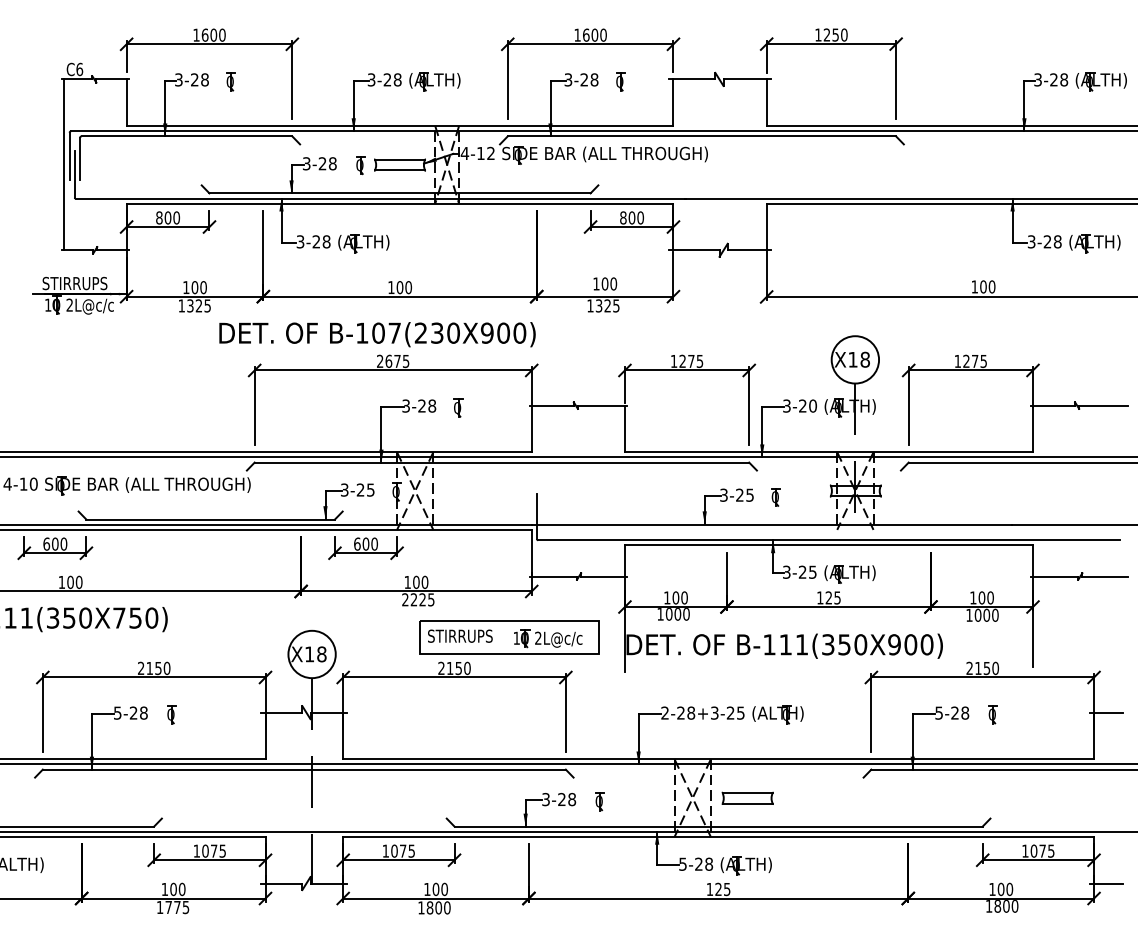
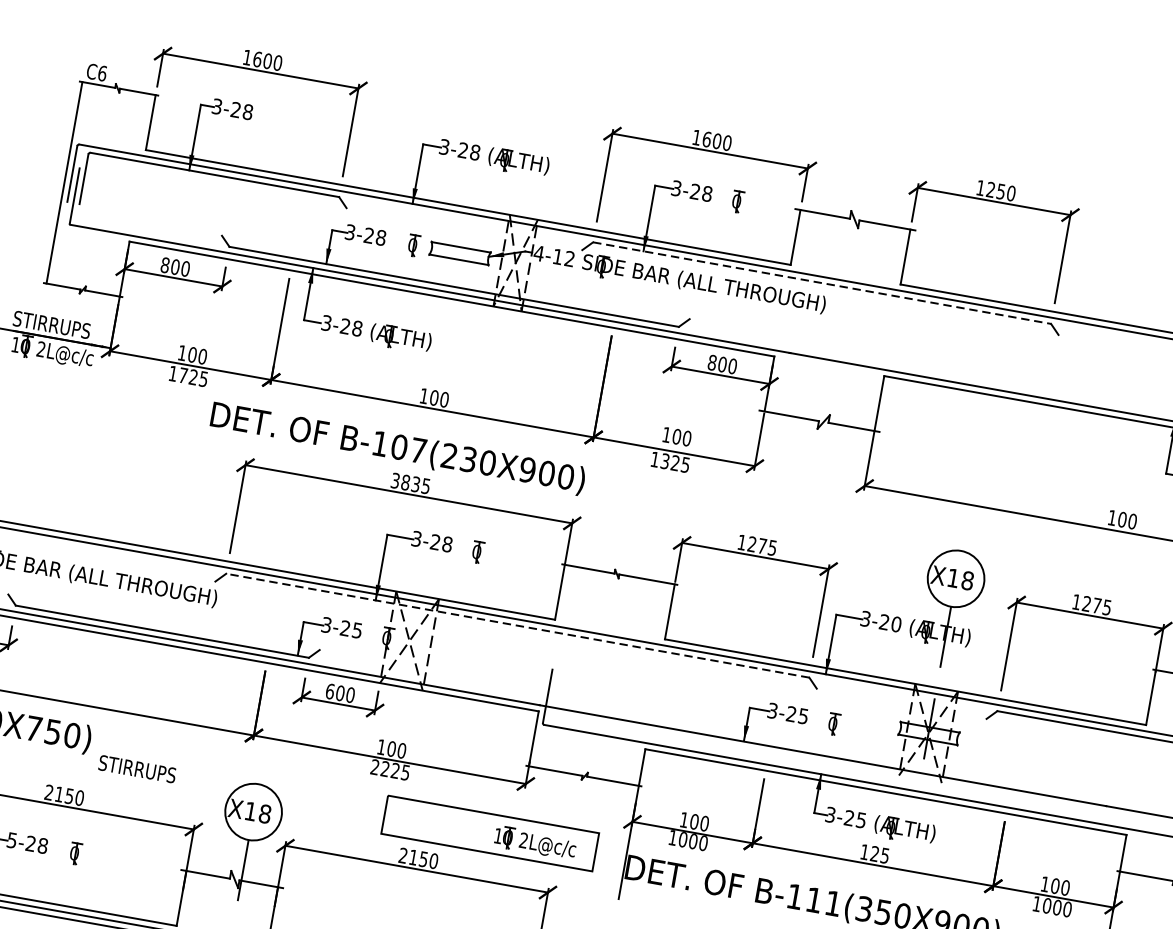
part: (230, 81) -> (277, 119), removed
line: (702, 136) -> (822, 283), solid -> dashed
text: (190, 305) -> (183, 375), 1325 -> 1725
text: (388, 361) -> (405, 482), 2675 -> 3835
line: (501, 462) -> (517, 625), solid -> dashed
text: (460, 635) -> (137, 768), moved

